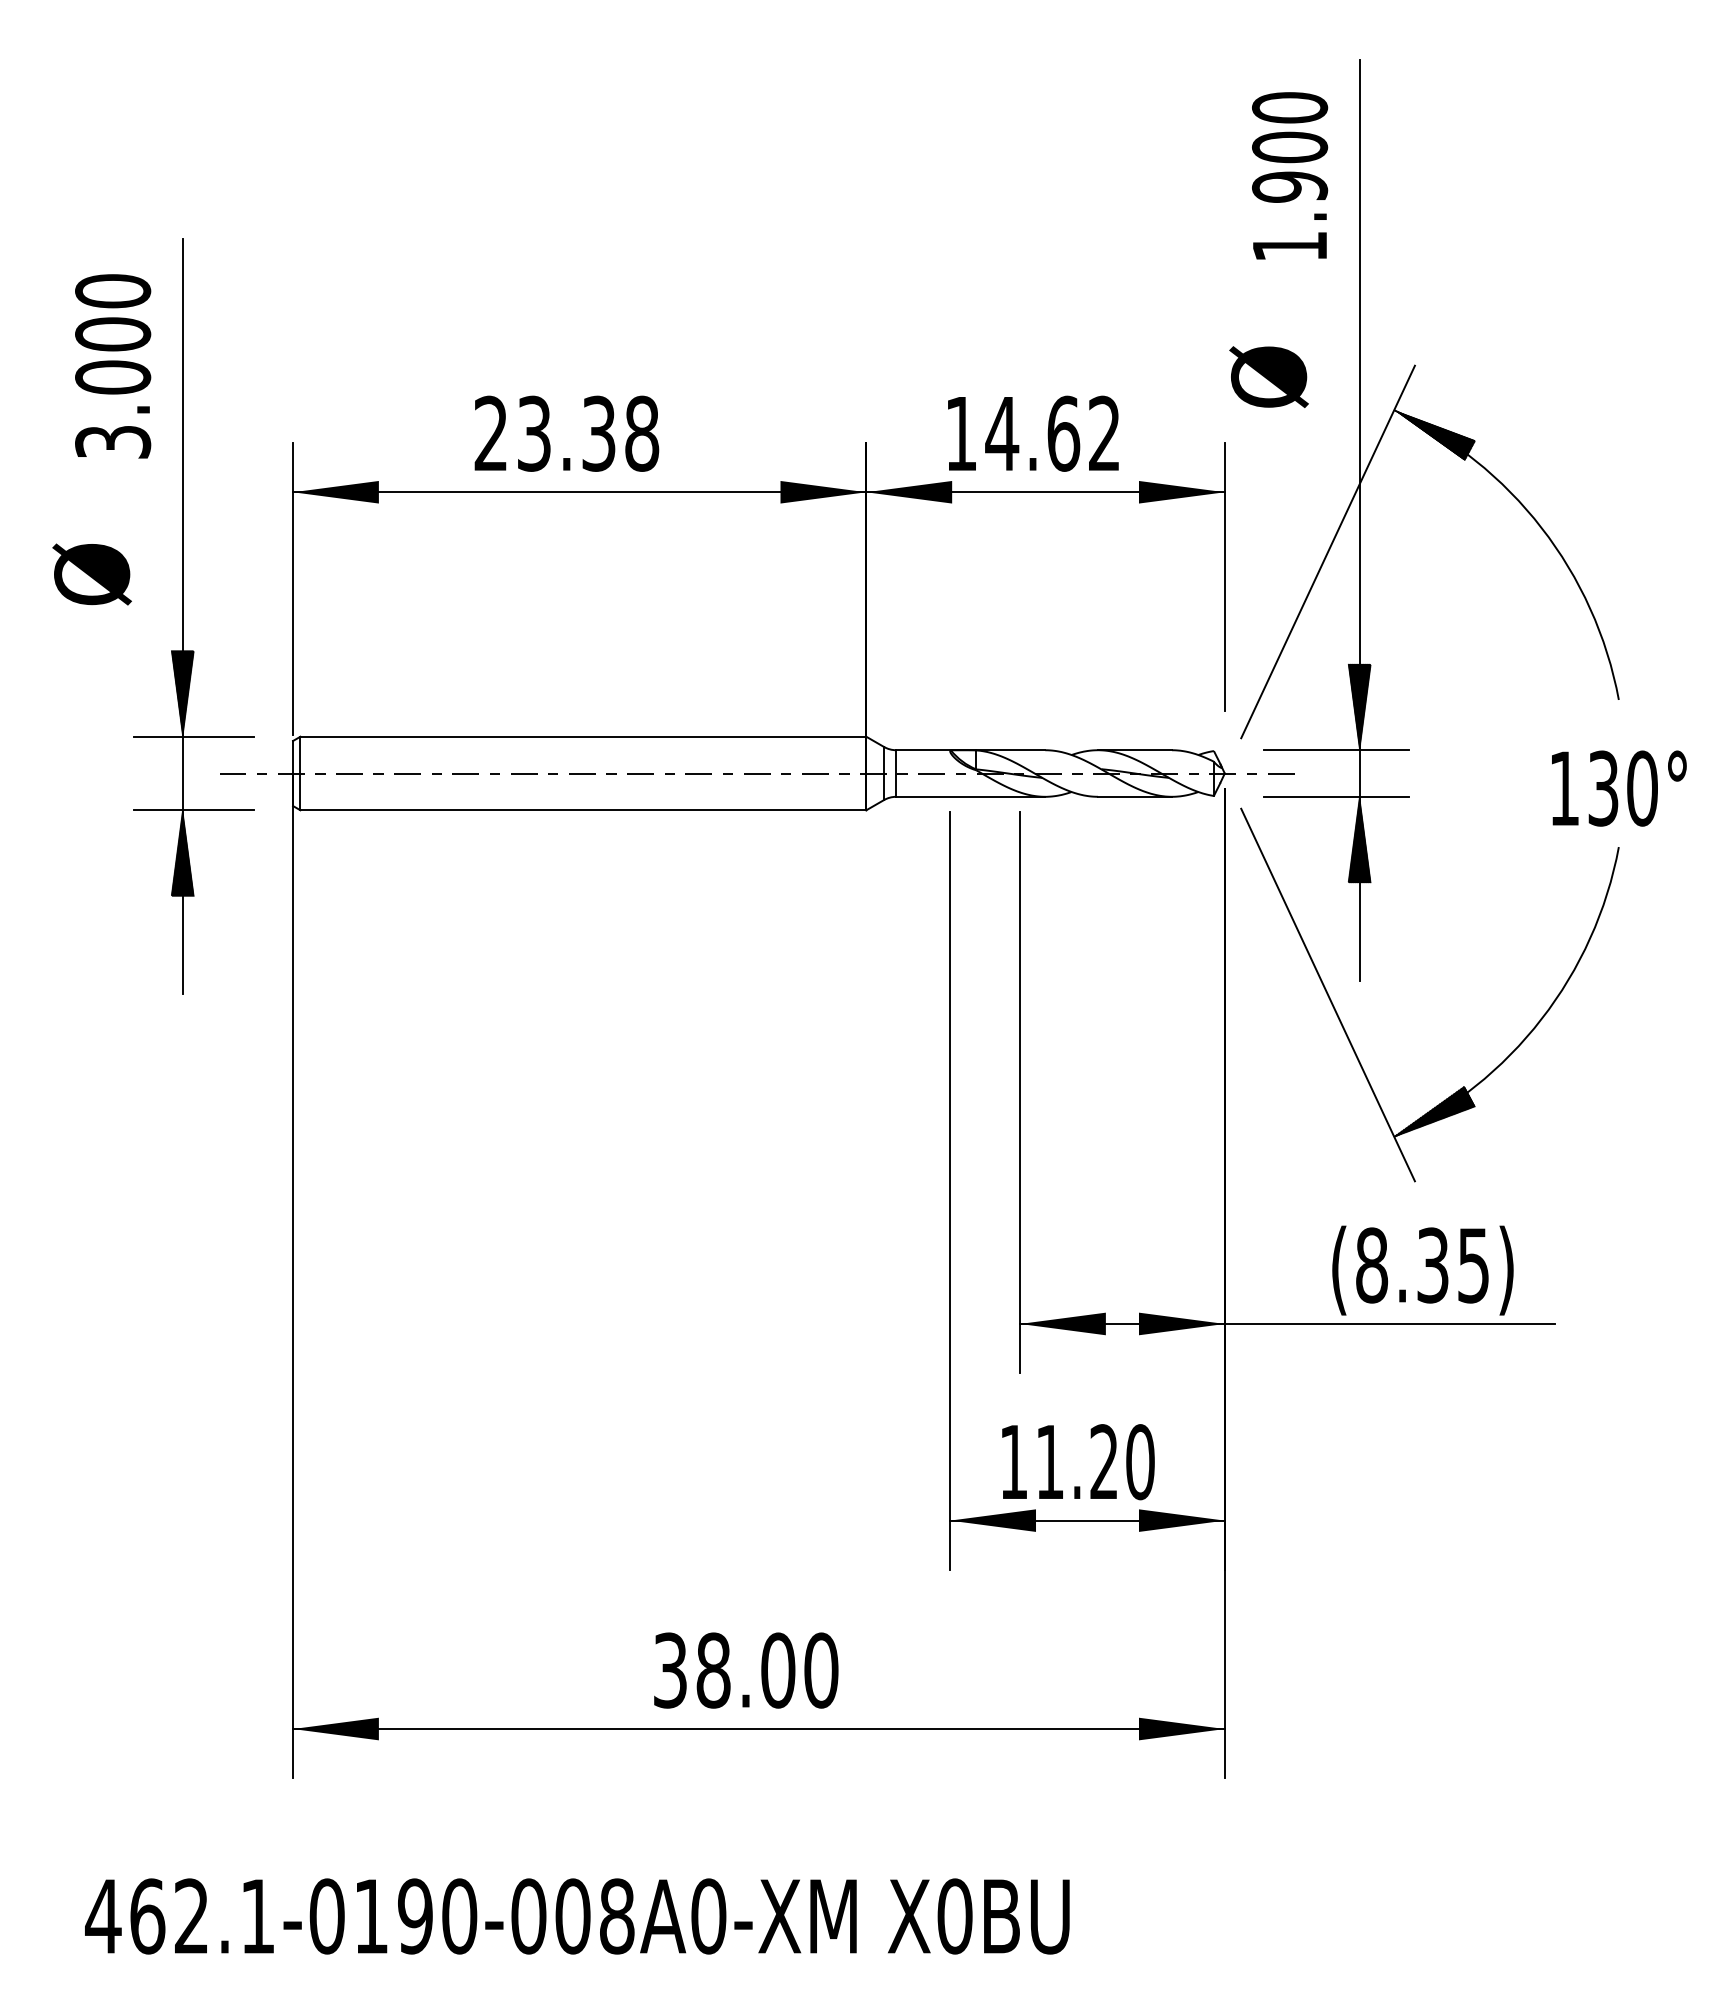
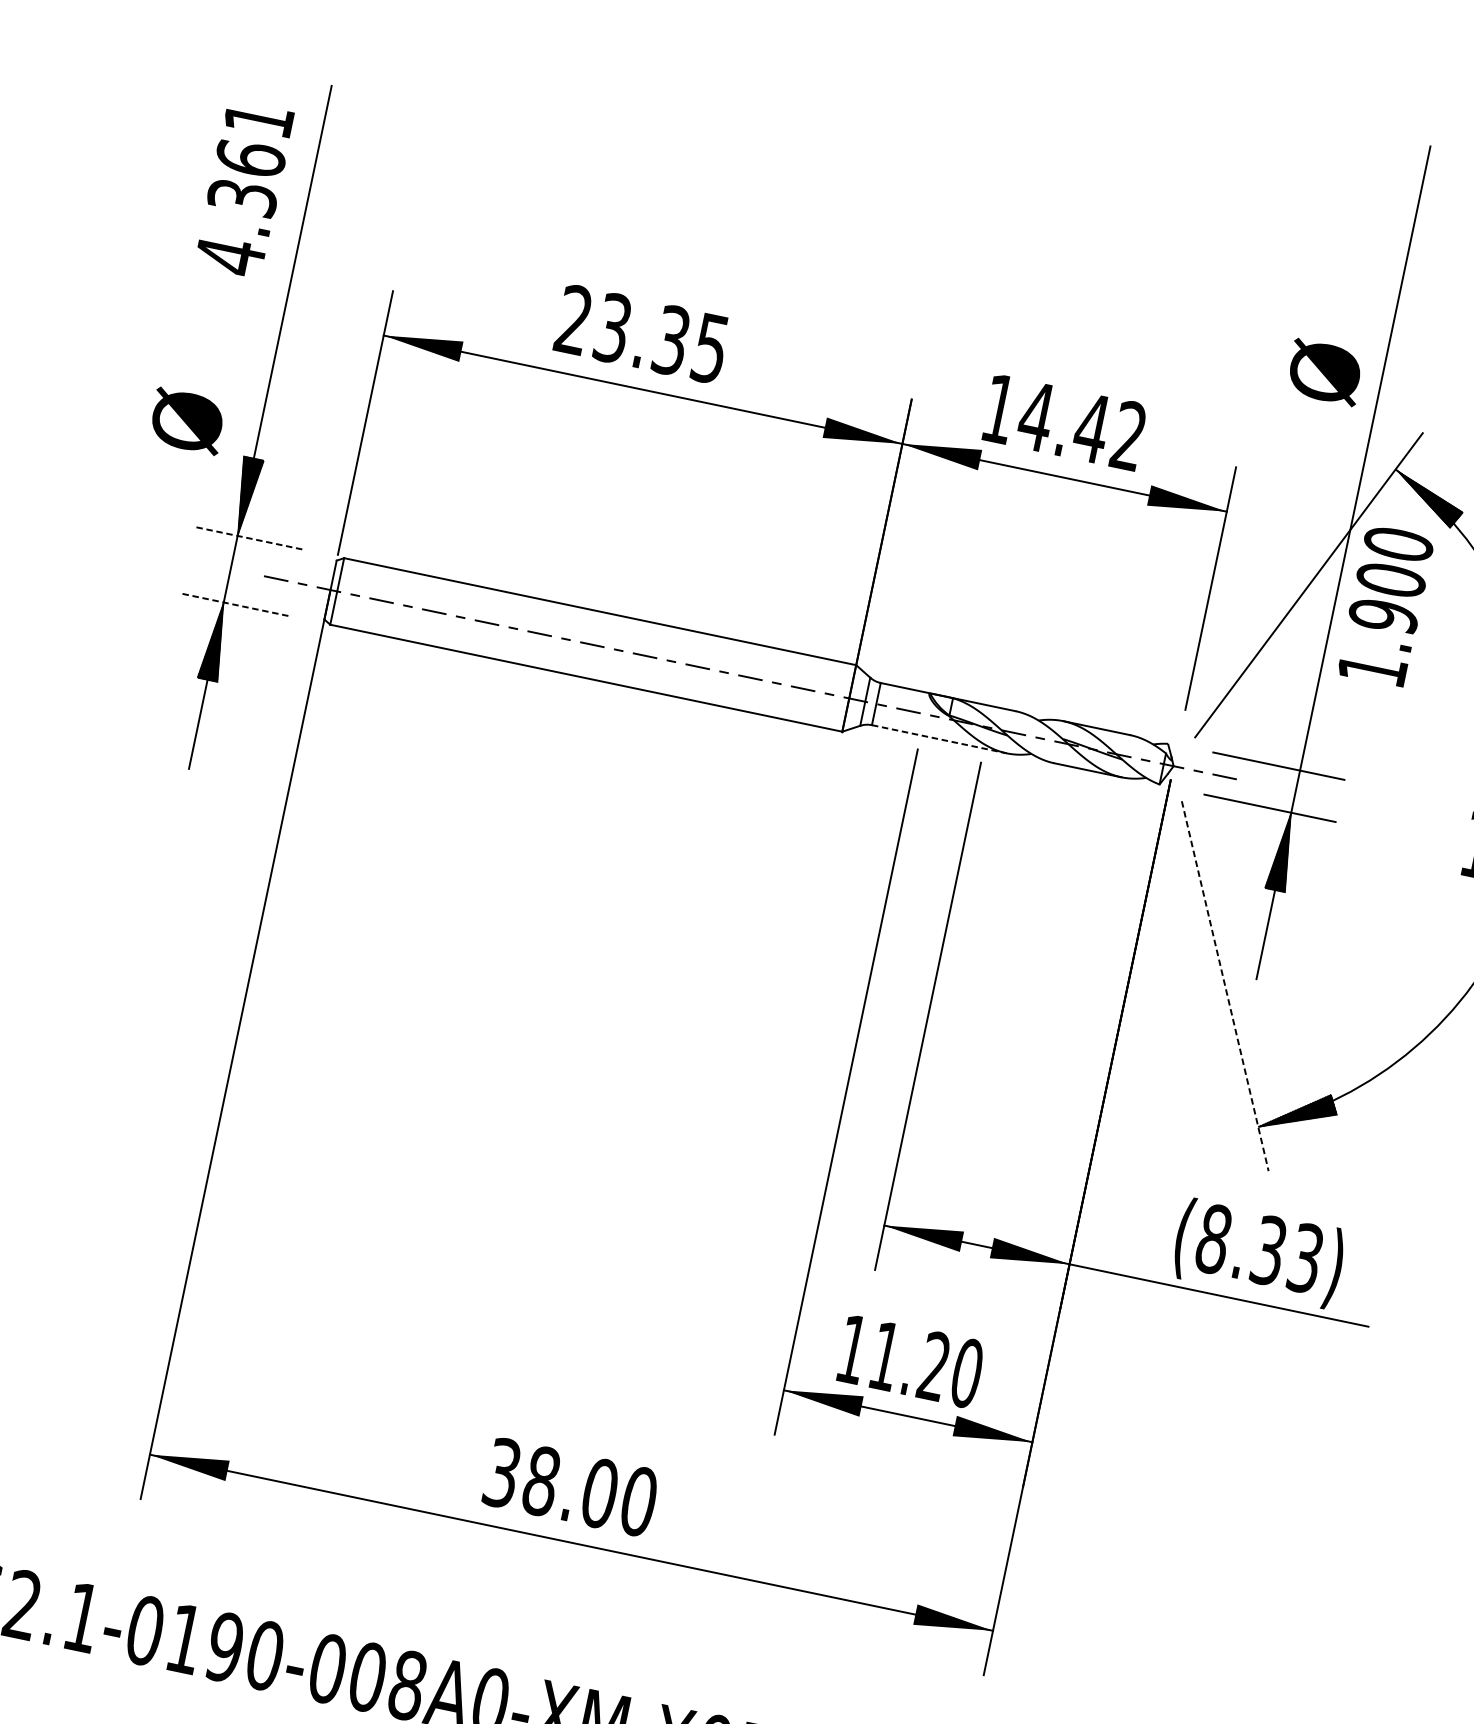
text: (1290, 175) -> (1386, 605), moved
text: (113, 367) -> (244, 188), 3.000 -> 4.361
text: (1268, 376) -> (1324, 371), moved
text: (642, 433) -> (711, 348), 23.38 -> 23.35
text: (1063, 433) -> (1091, 428), 14.62 -> 14.42
text: (91, 574) -> (186, 421), moved
hatch: (1359, 706) -> (1308, 731), removed
line: (193, 736) -> (247, 537), solid -> dashed
line: (971, 796) -> (940, 739), solid -> dashed
line: (193, 810) -> (233, 604), solid -> dashed
line: (1328, 995) -> (1225, 986), solid -> dashed
text: (1473, 1264) -> (1305, 1257), (8.35) -> (8.33)

